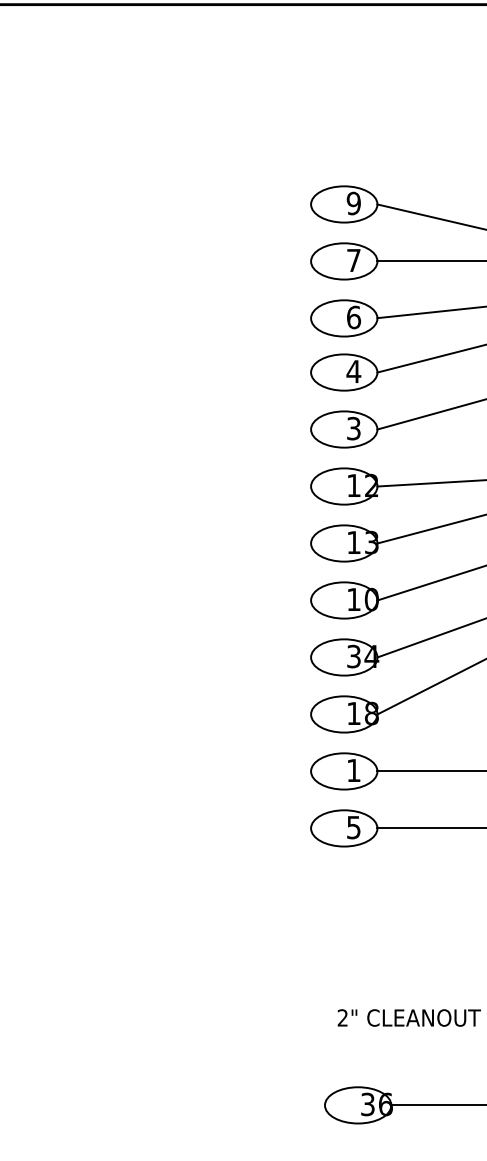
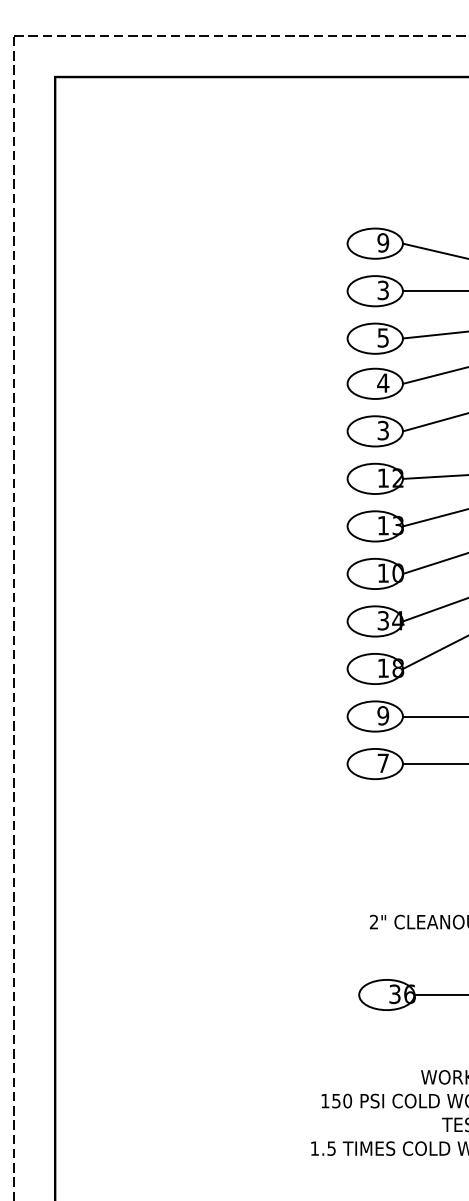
text: (352, 260) -> (382, 290), 7 -> 3
text: (354, 316) -> (383, 337), 6 -> 5
text: (354, 770) -> (383, 715), 1 -> 9
text: (352, 827) -> (382, 763), 5 -> 7

